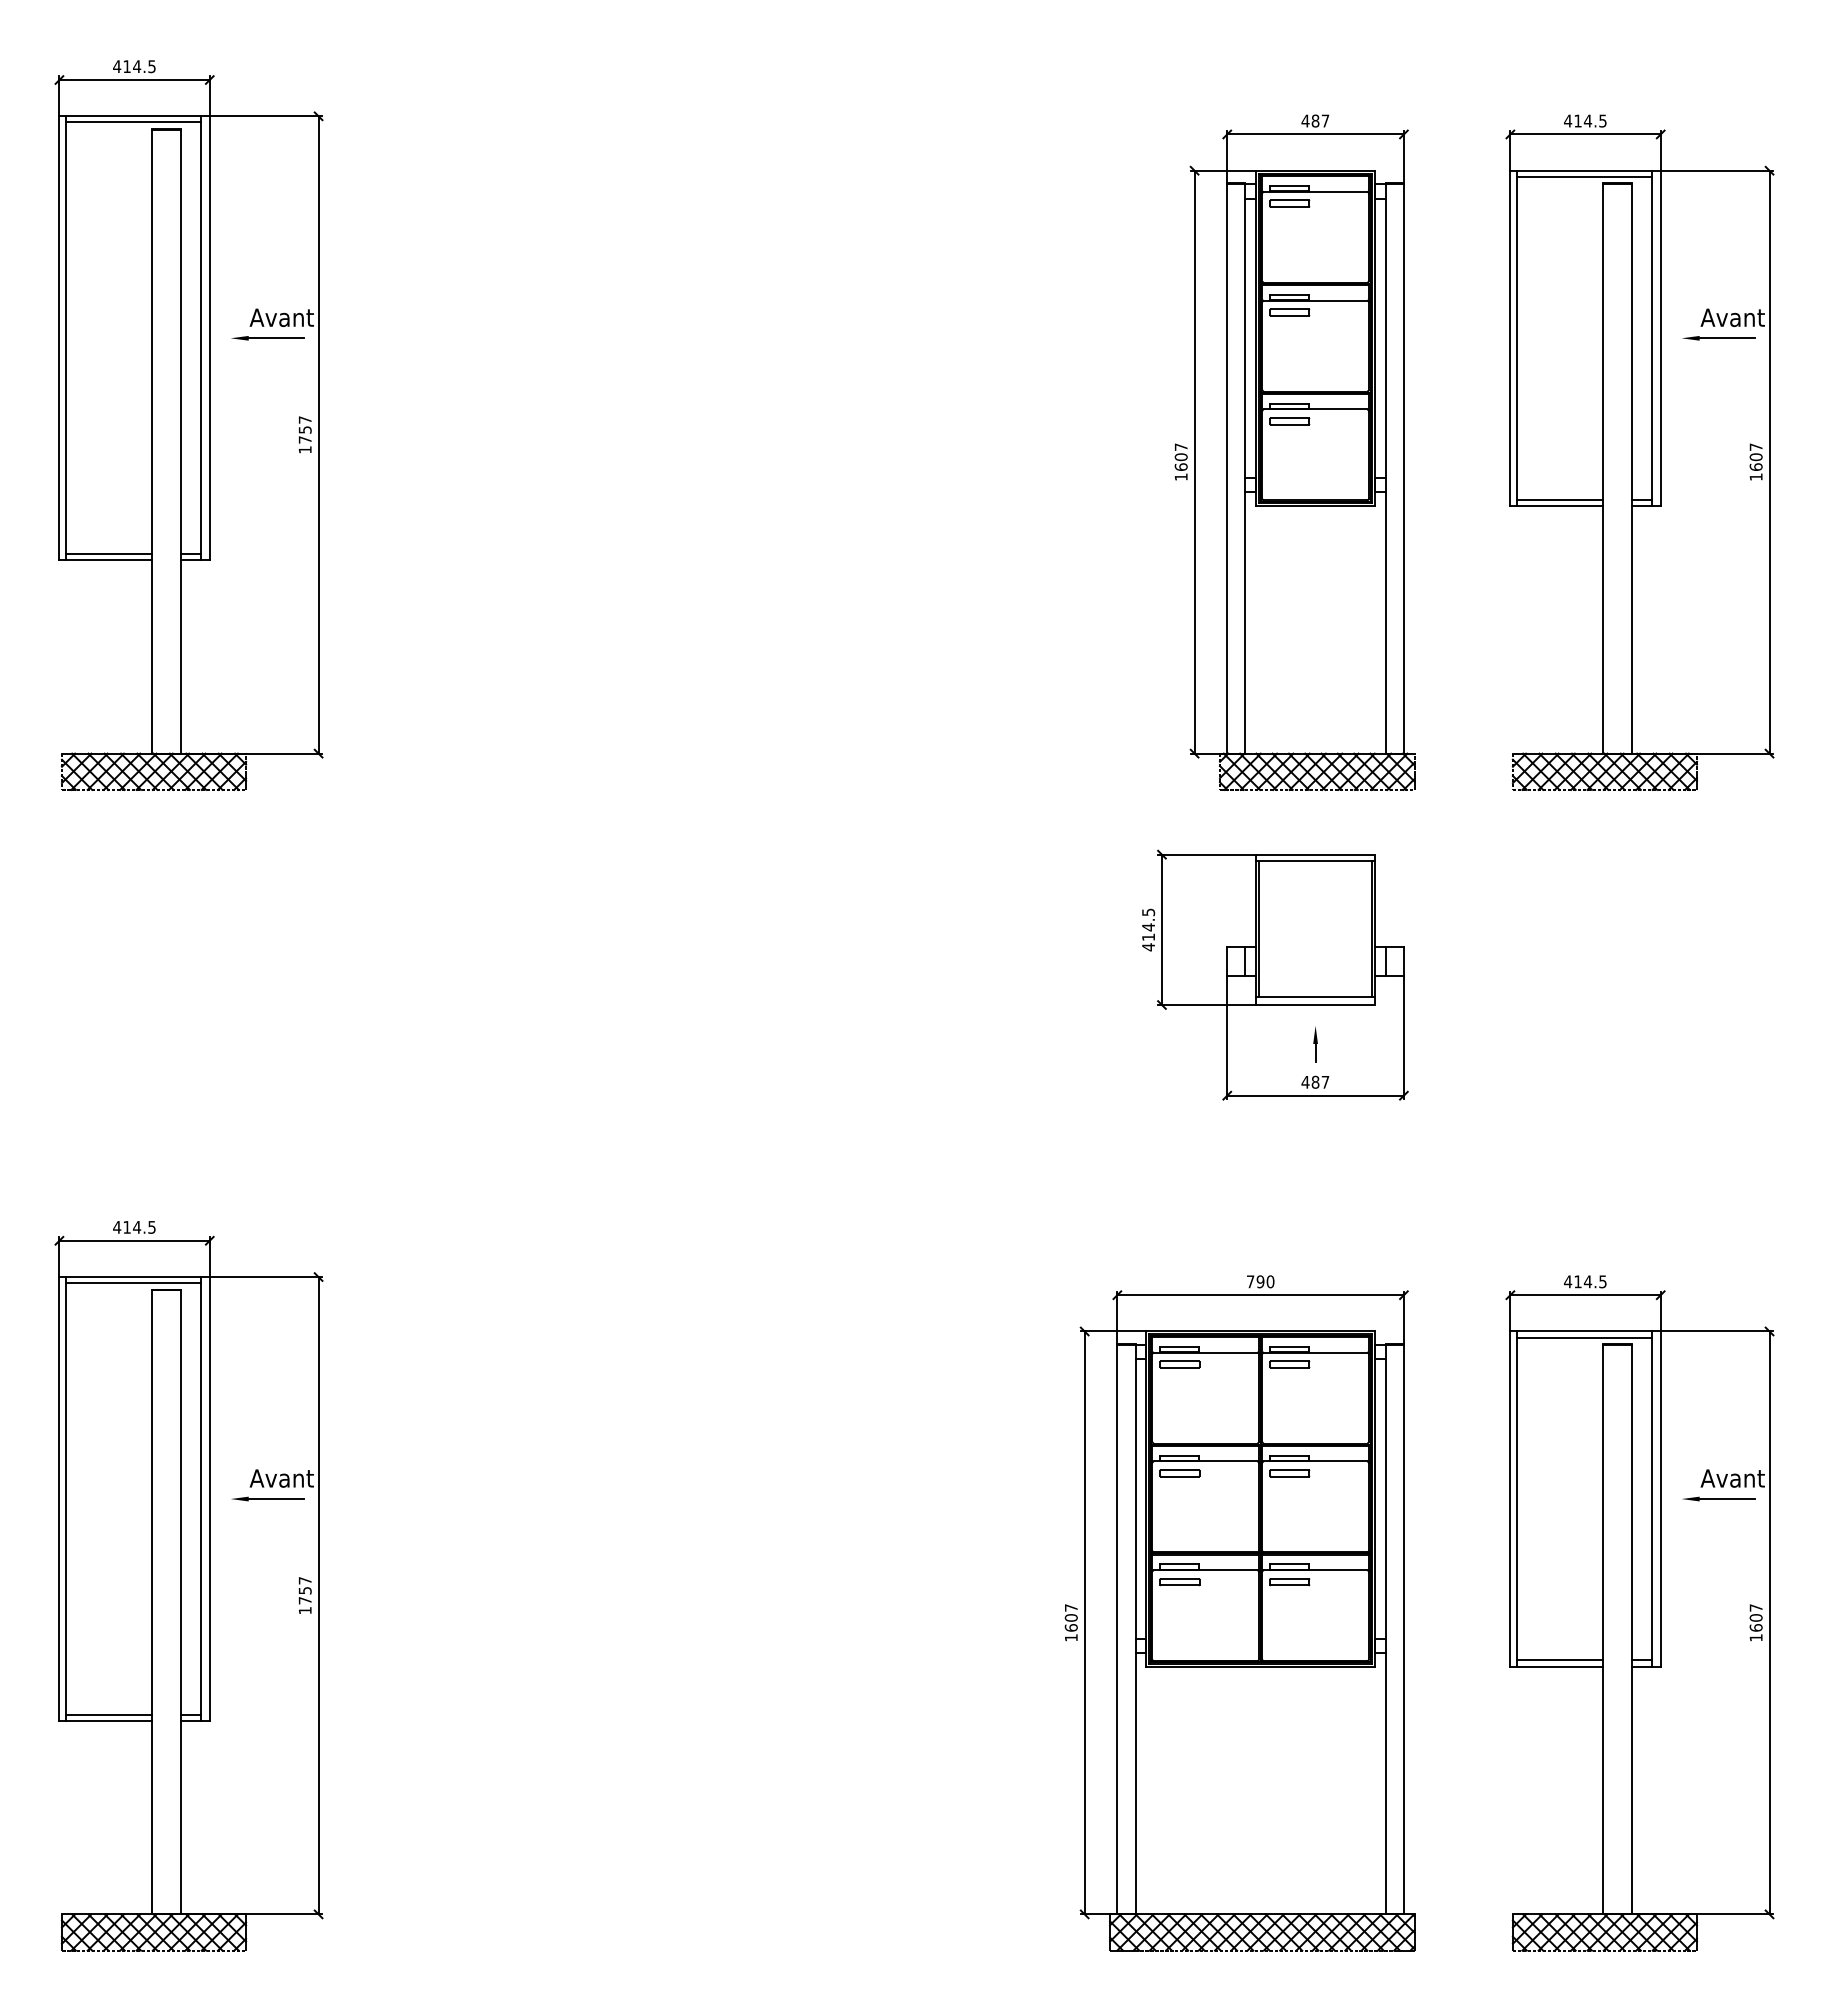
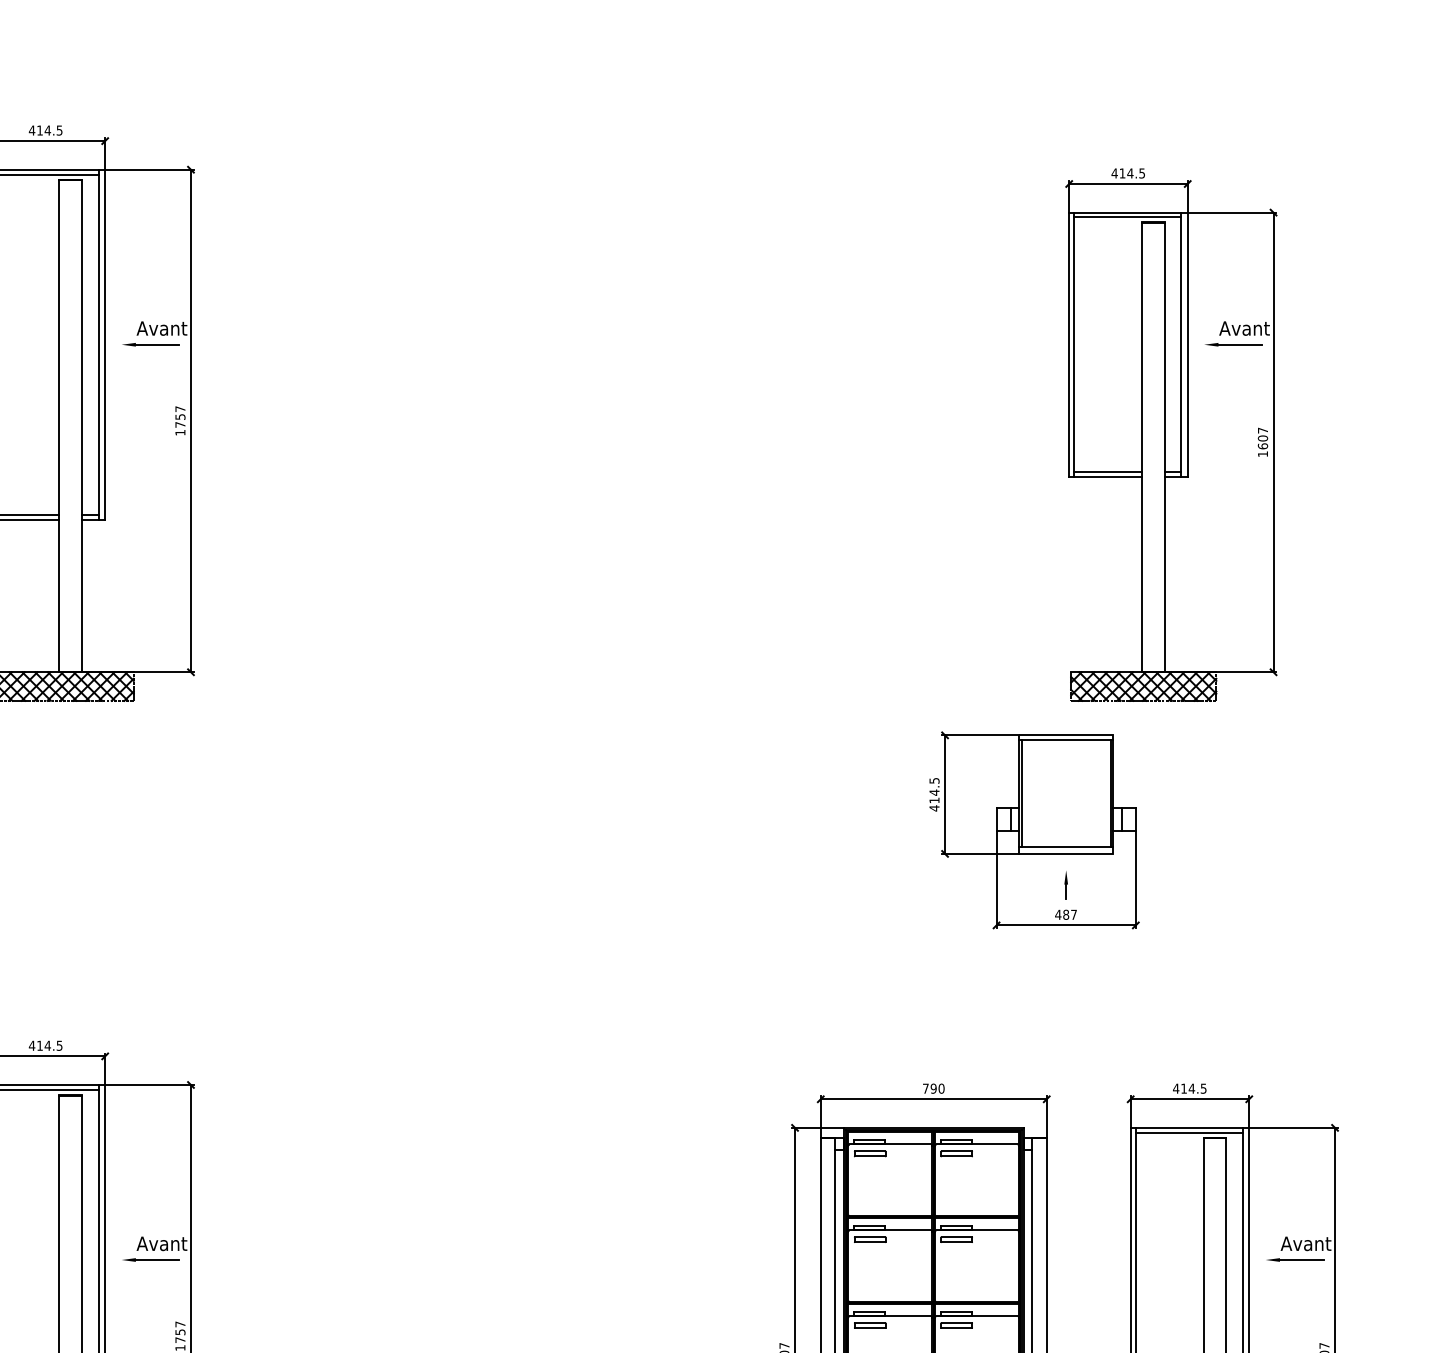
part: (1294, 452) -> (960, 434), removed
part: (1639, 452) -> (1171, 434), moved
part: (1275, 974) -> (1034, 829), moved

